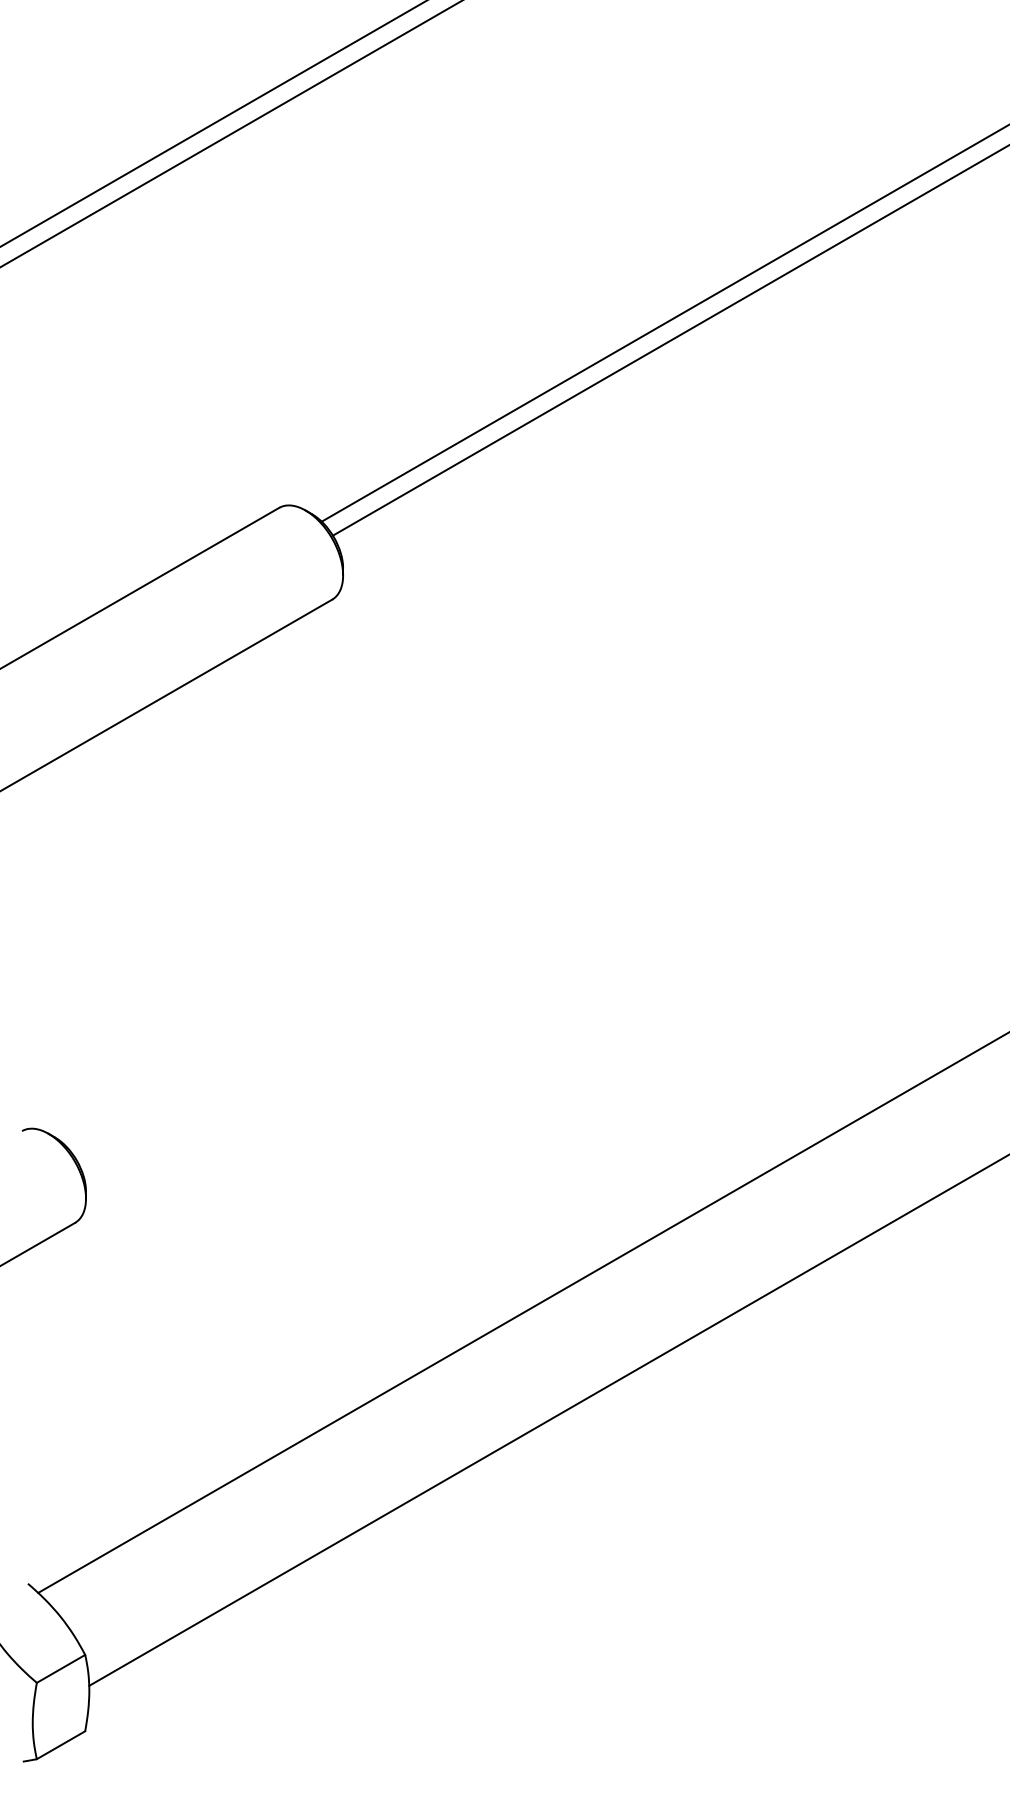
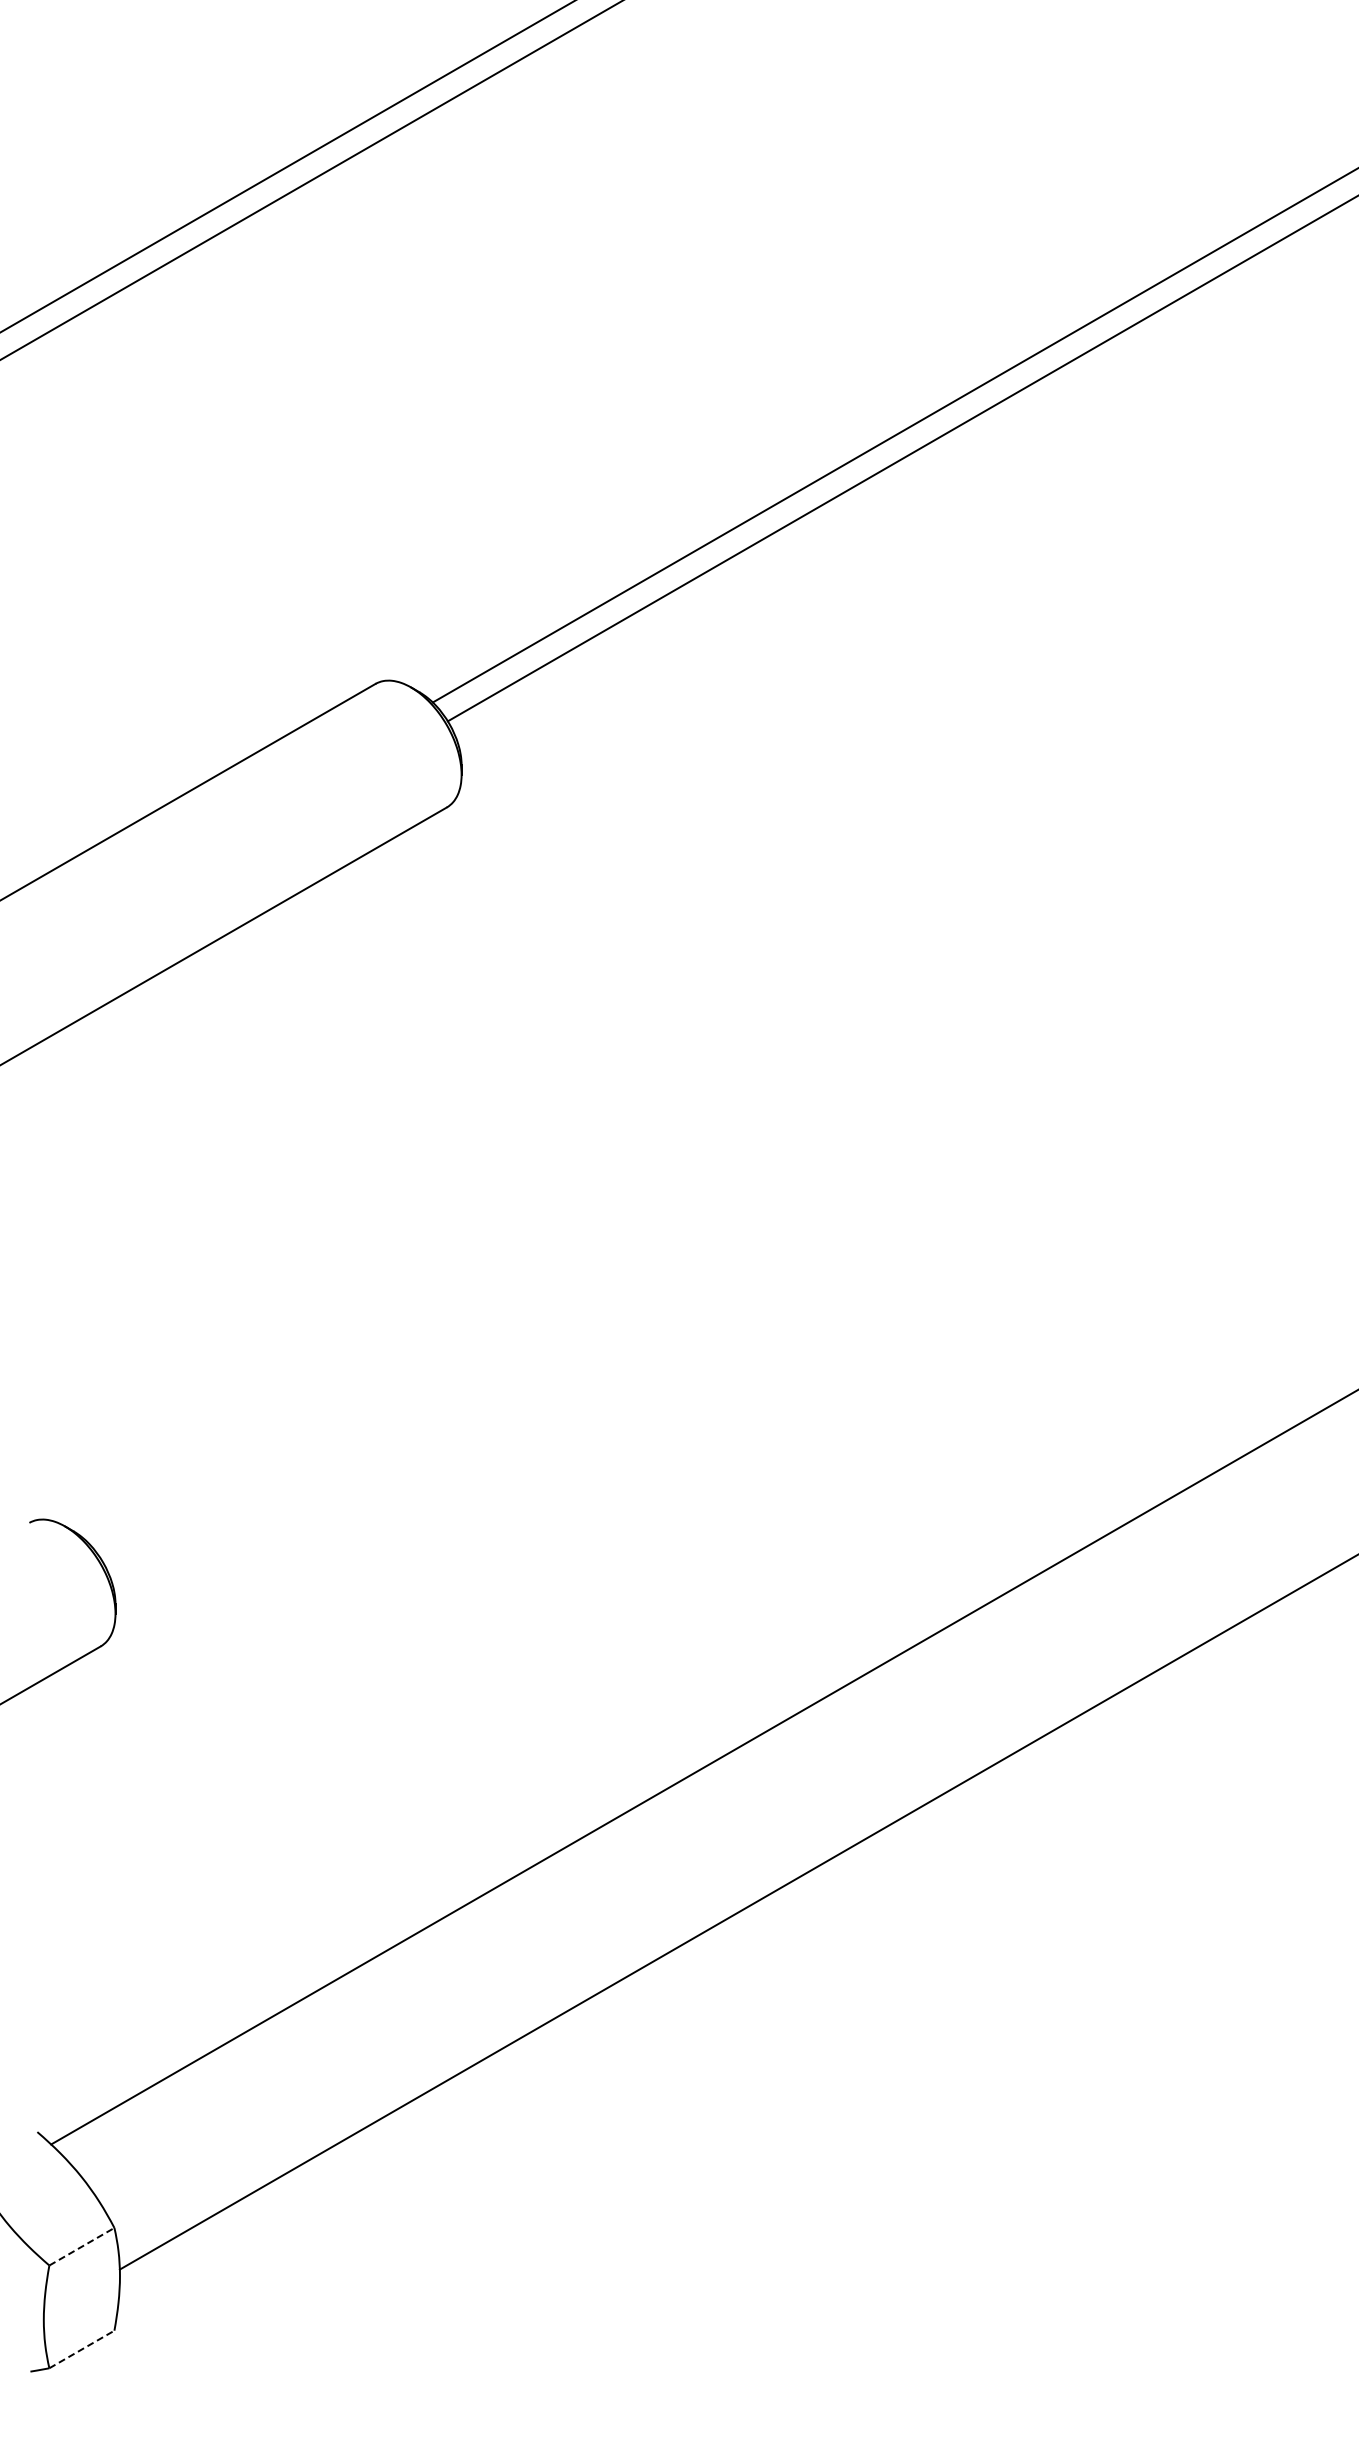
line: (60, 1668) -> (81, 2246), solid -> dashed
line: (60, 1745) -> (81, 2349), solid -> dashed

